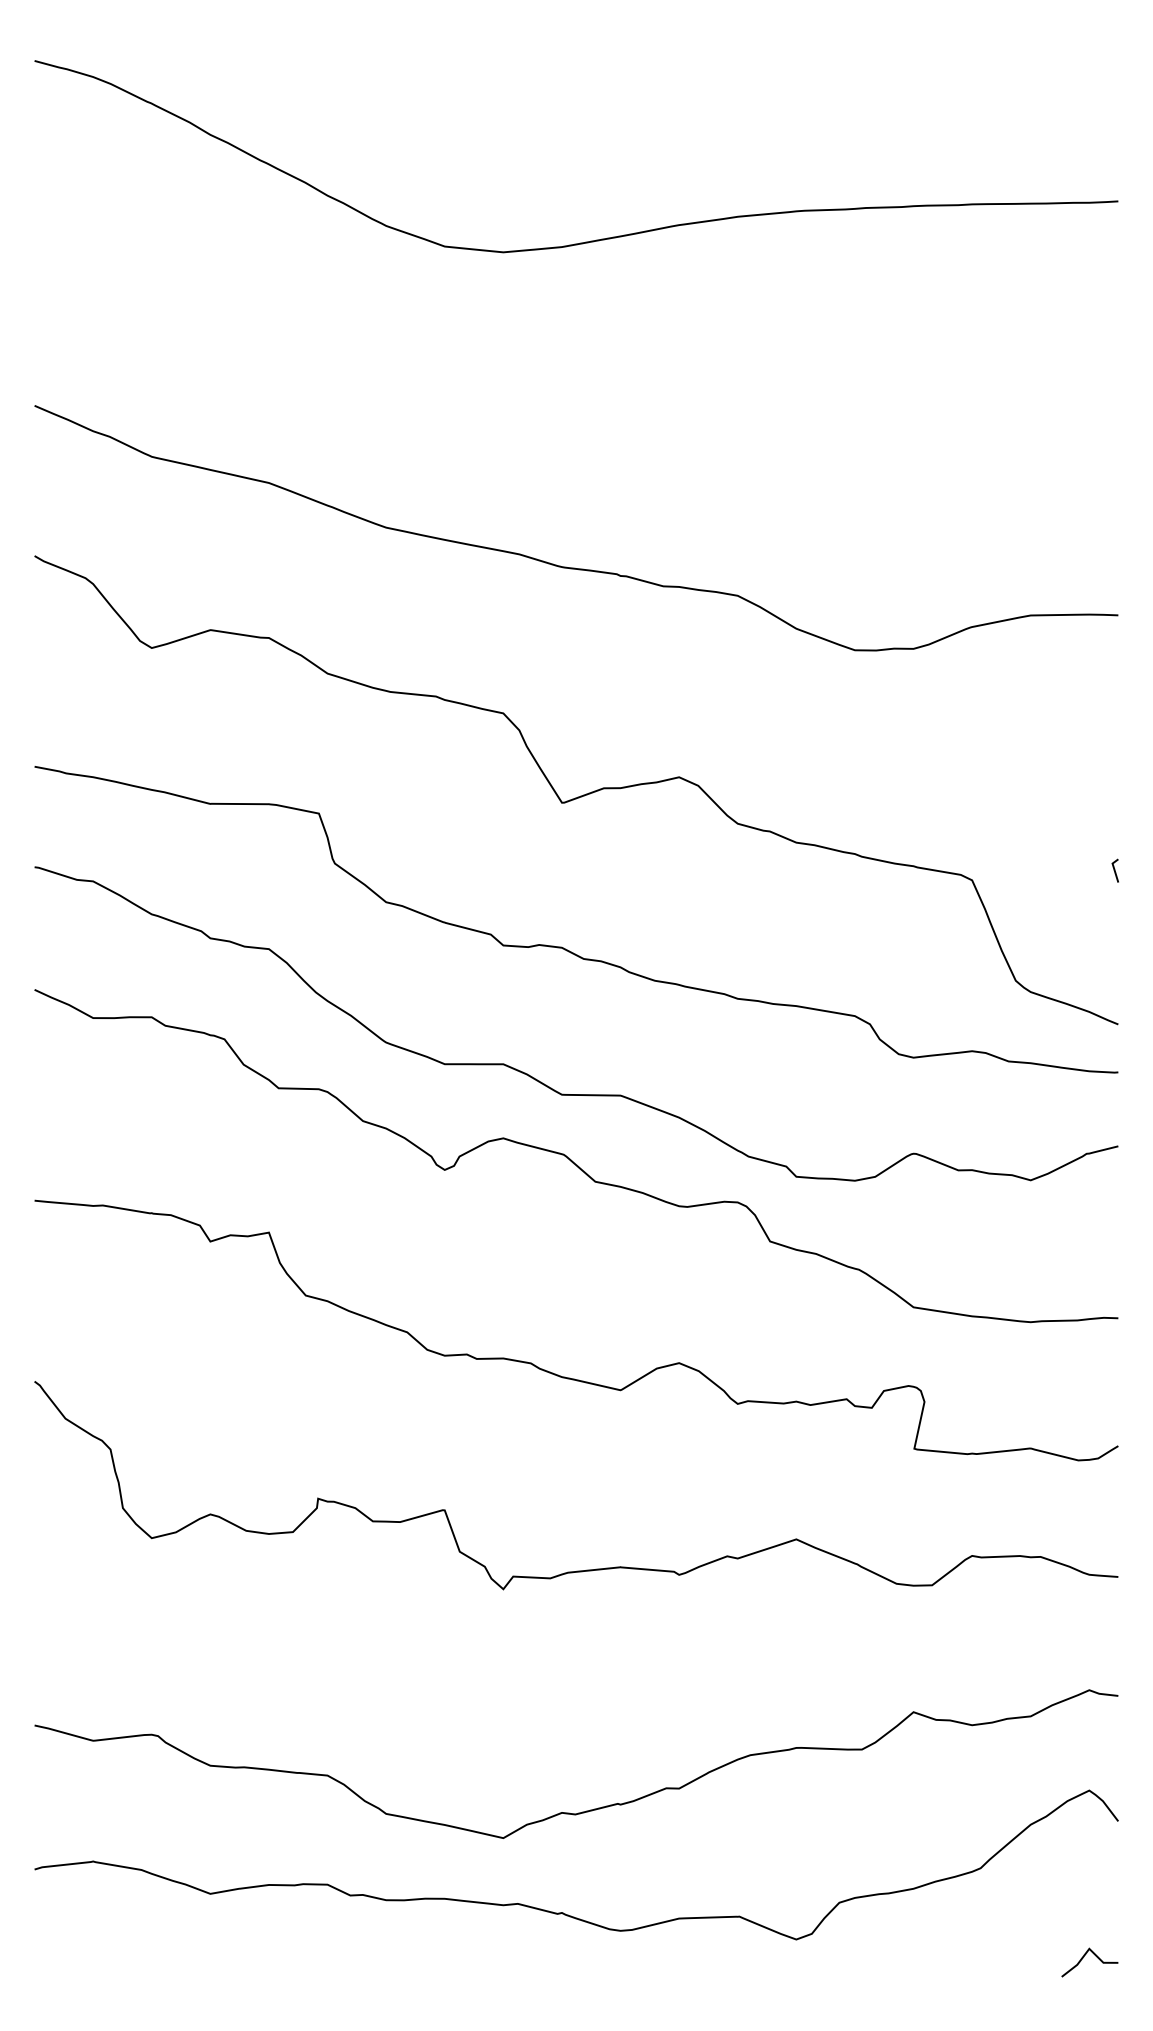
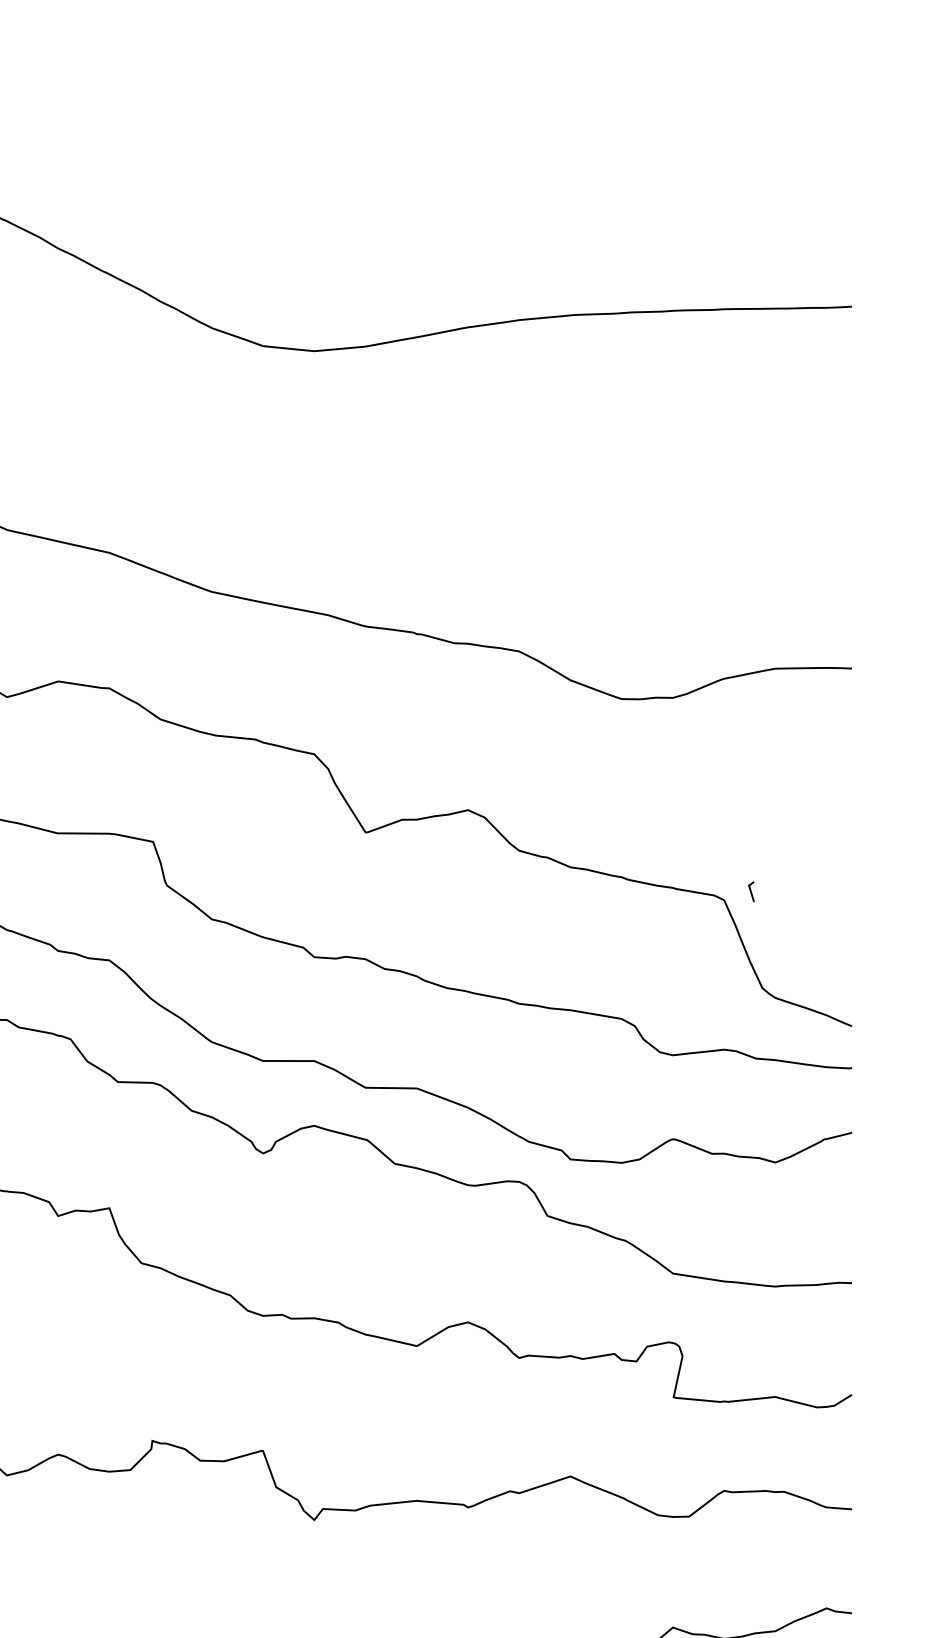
line: (1114, 870) -> (750, 891), moved

